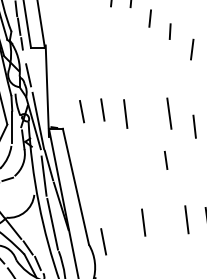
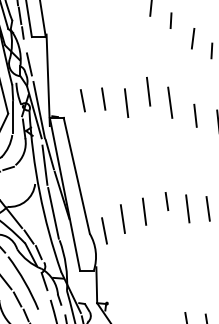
line: (147, 102) -> (148, 91), added
line: (165, 160) -> (166, 201), moved
line: (121, 229) -> (122, 218), added

